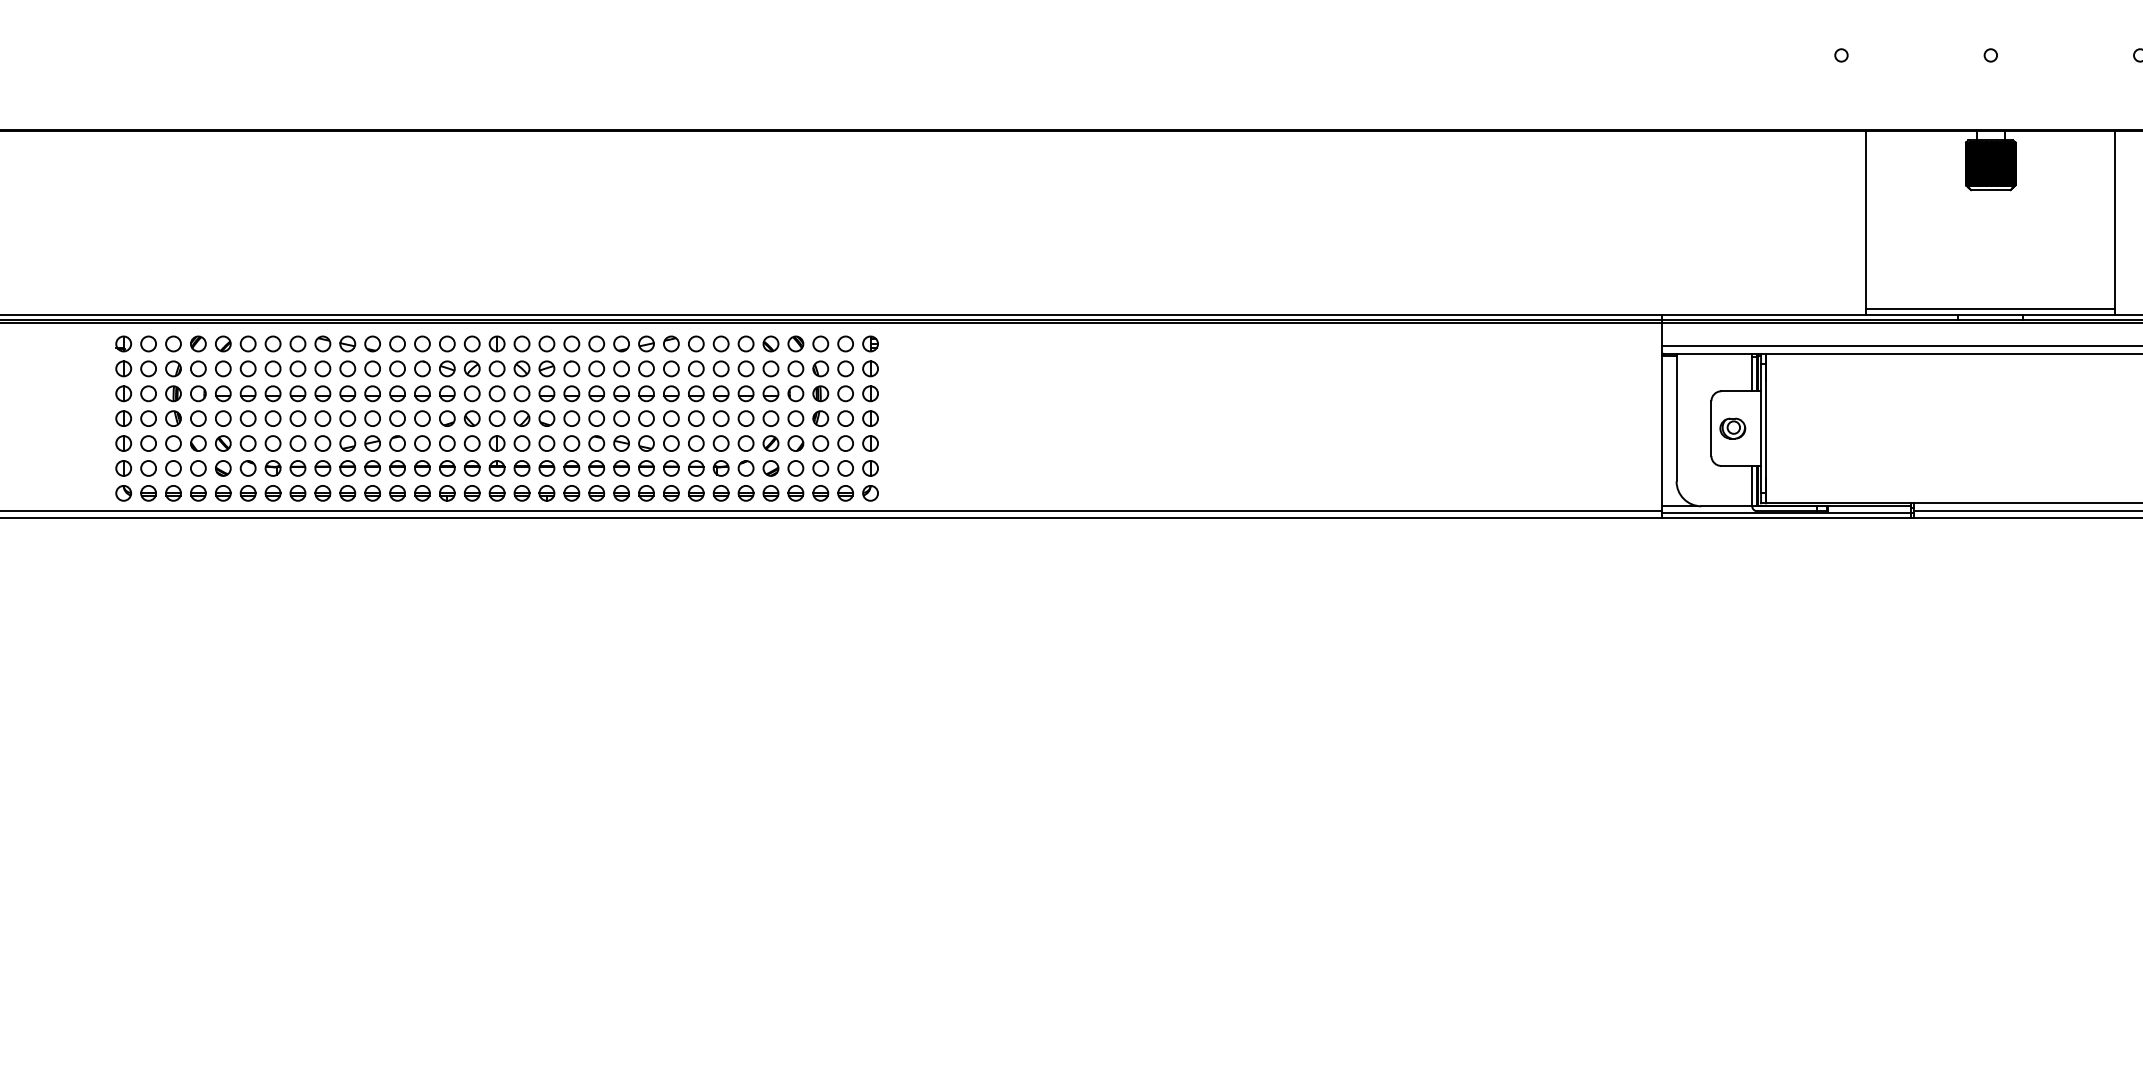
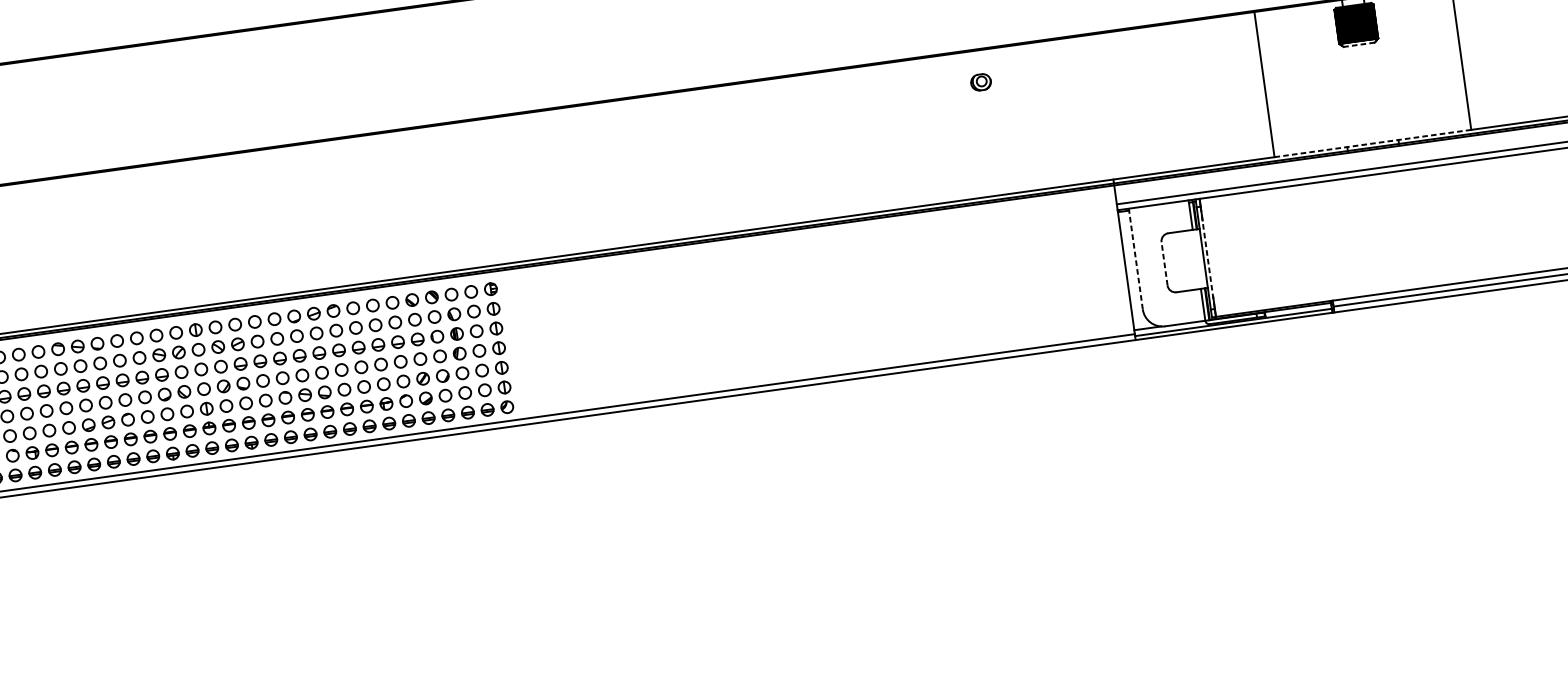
line: (1990, 190) -> (1358, 45), solid -> dashed
line: (1990, 309) -> (1372, 139), removed
line: (1991, 315) -> (1373, 143), solid -> dashed
line: (1676, 417) -> (1135, 258), solid -> dashed
line: (1711, 428) -> (1164, 263), solid -> dashed
part: (1732, 428) -> (980, 82), moved
line: (1766, 428) -> (1208, 257), solid -> dashed

